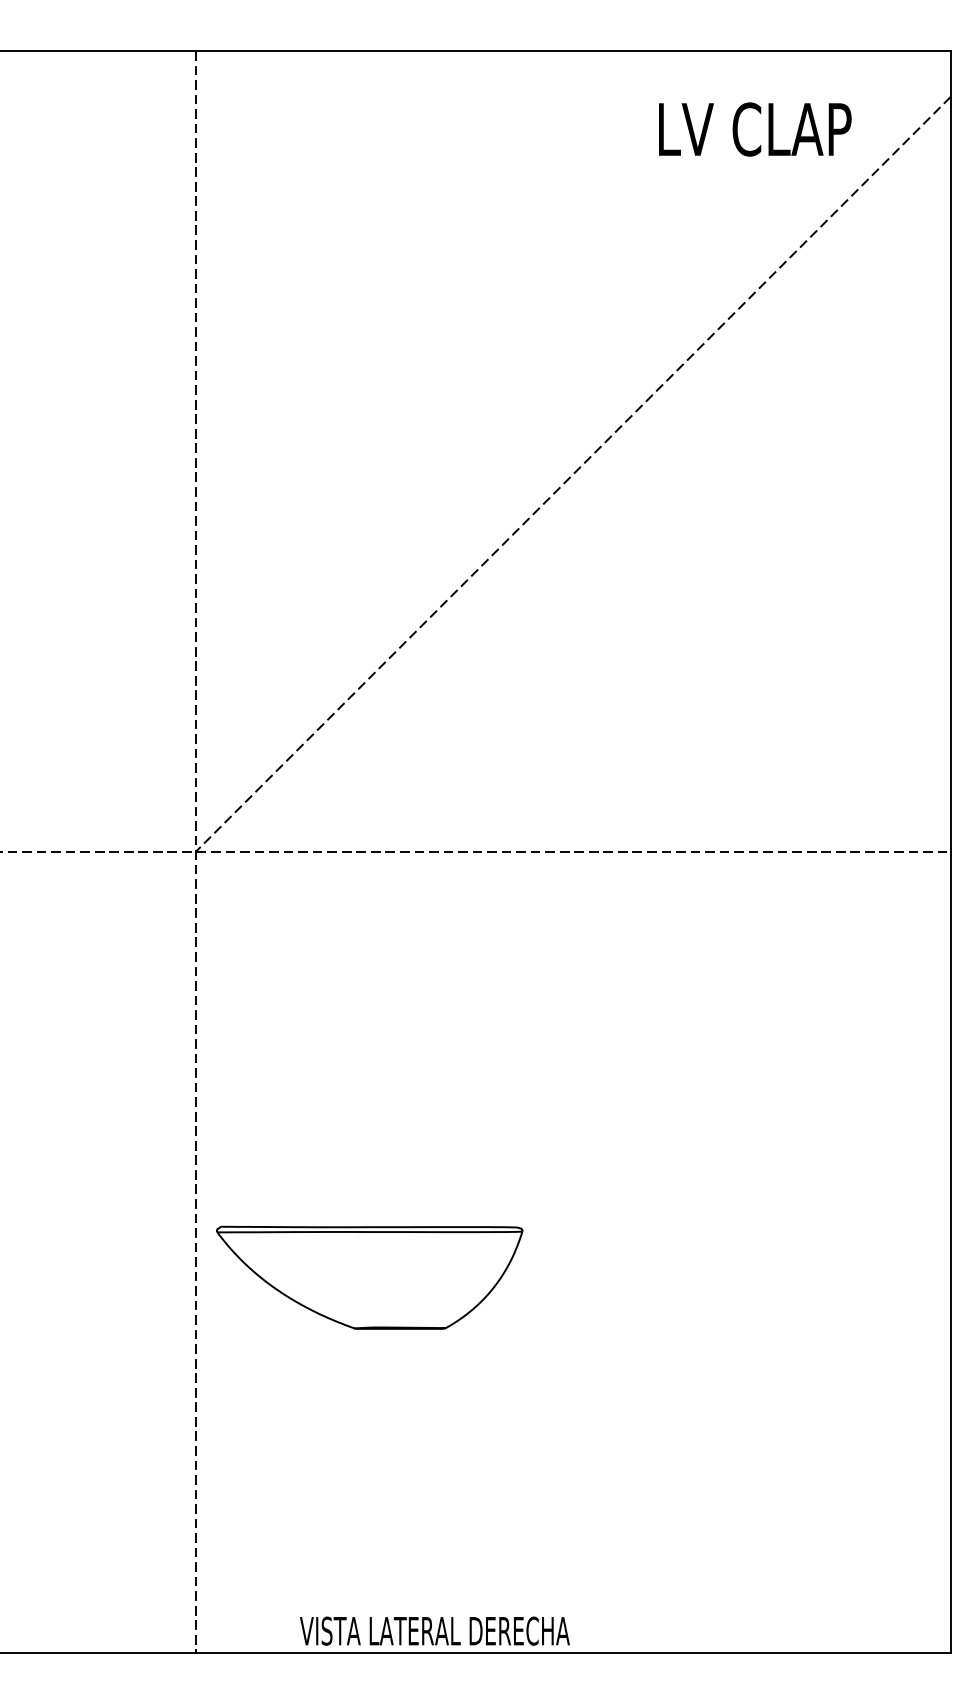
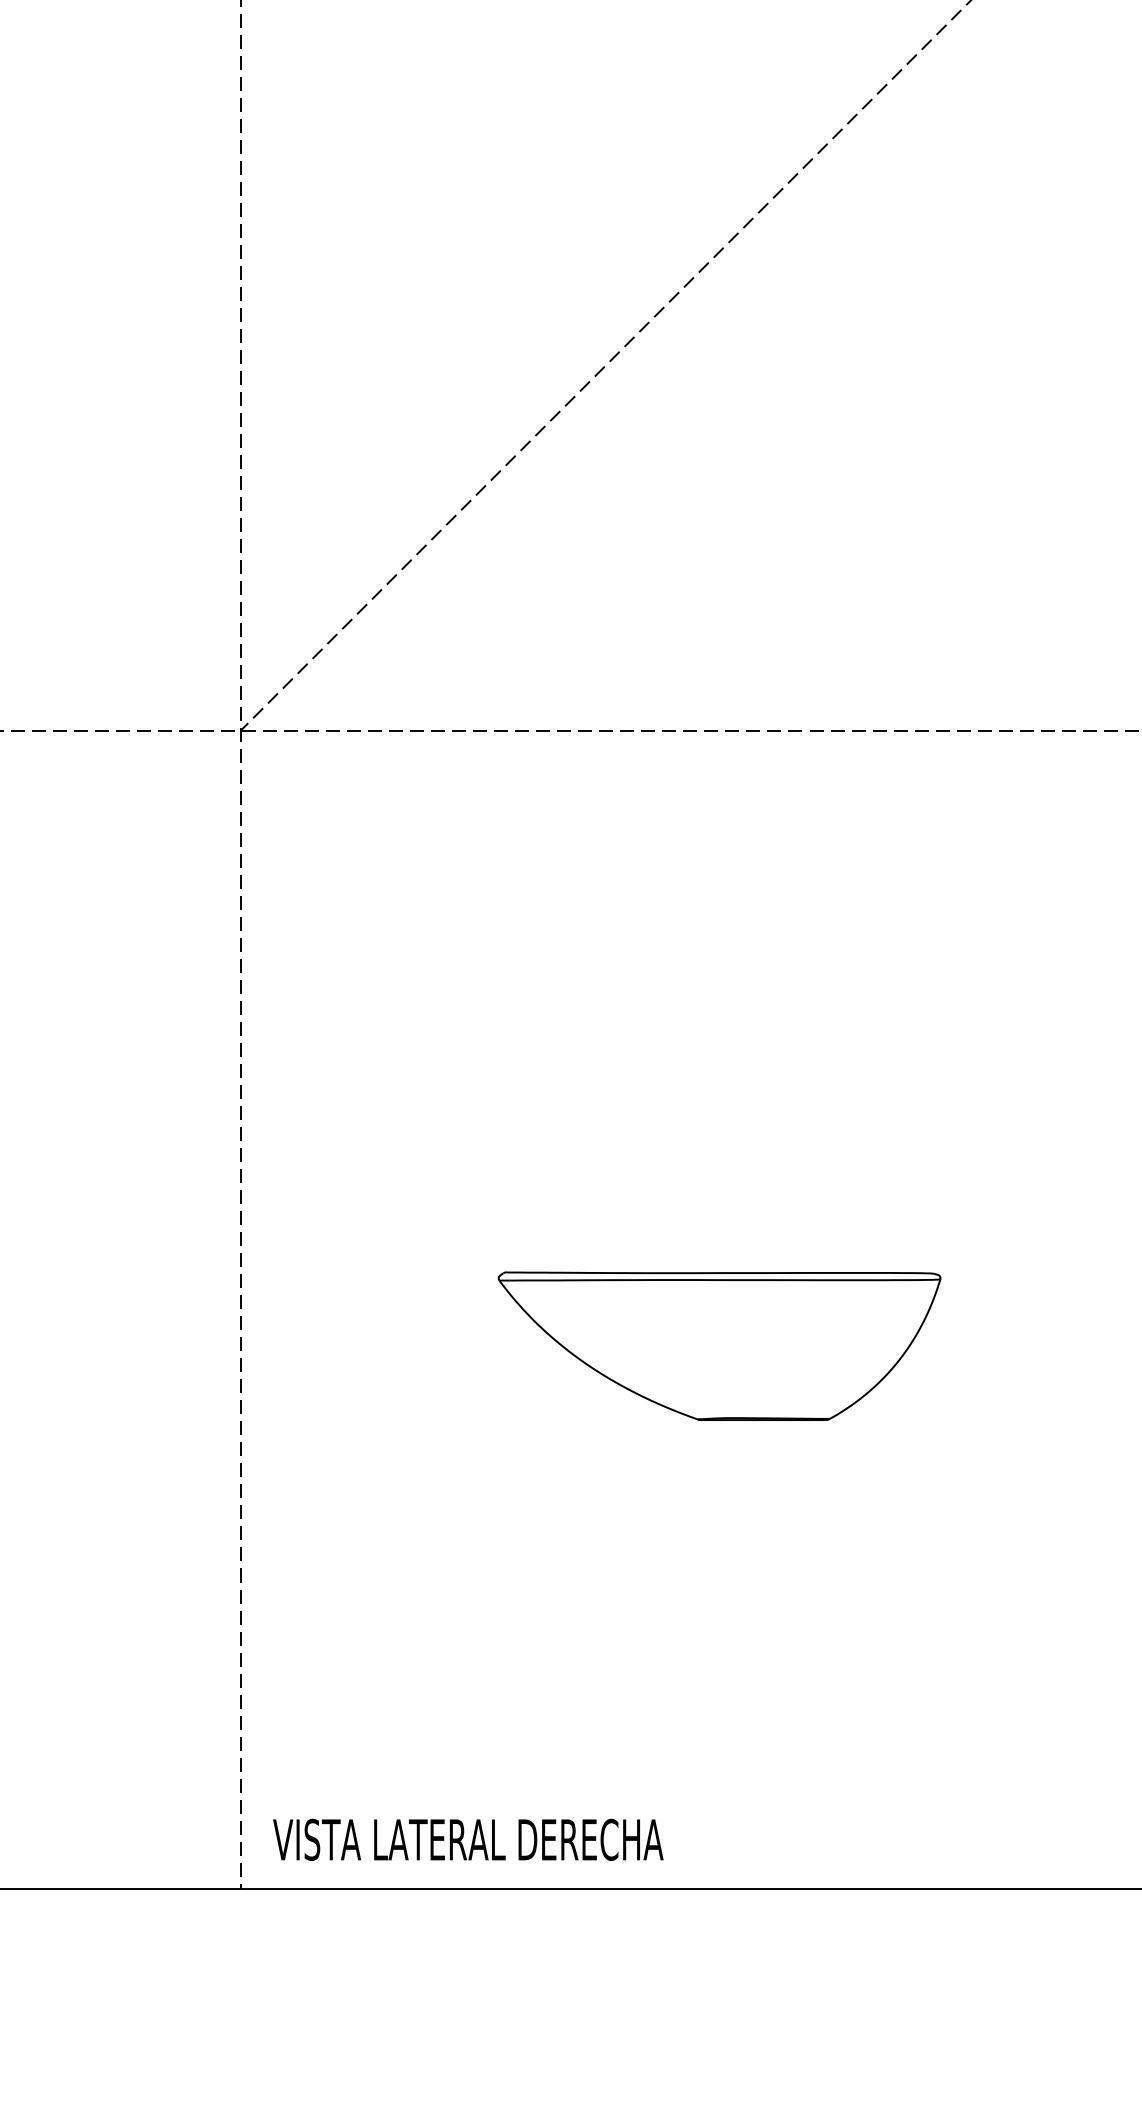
part: (369, 1277) -> (719, 1345), moved
text: (434, 1630) -> (467, 1838), moved

